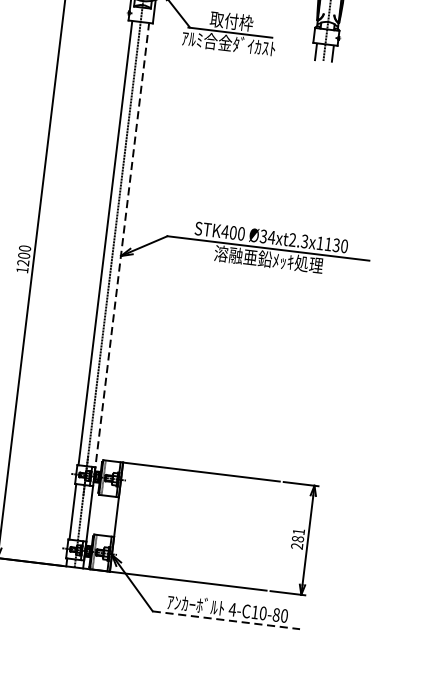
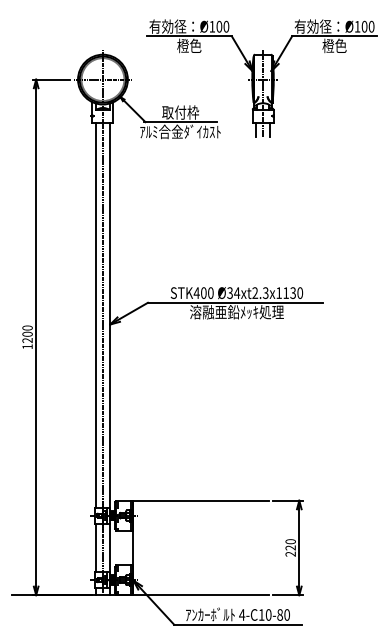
line: (122, 249) -> (110, 318), dashed -> solid
text: (298, 535) -> (290, 544), 281 -> 220
line: (225, 620) -> (237, 624), dashed -> solid

